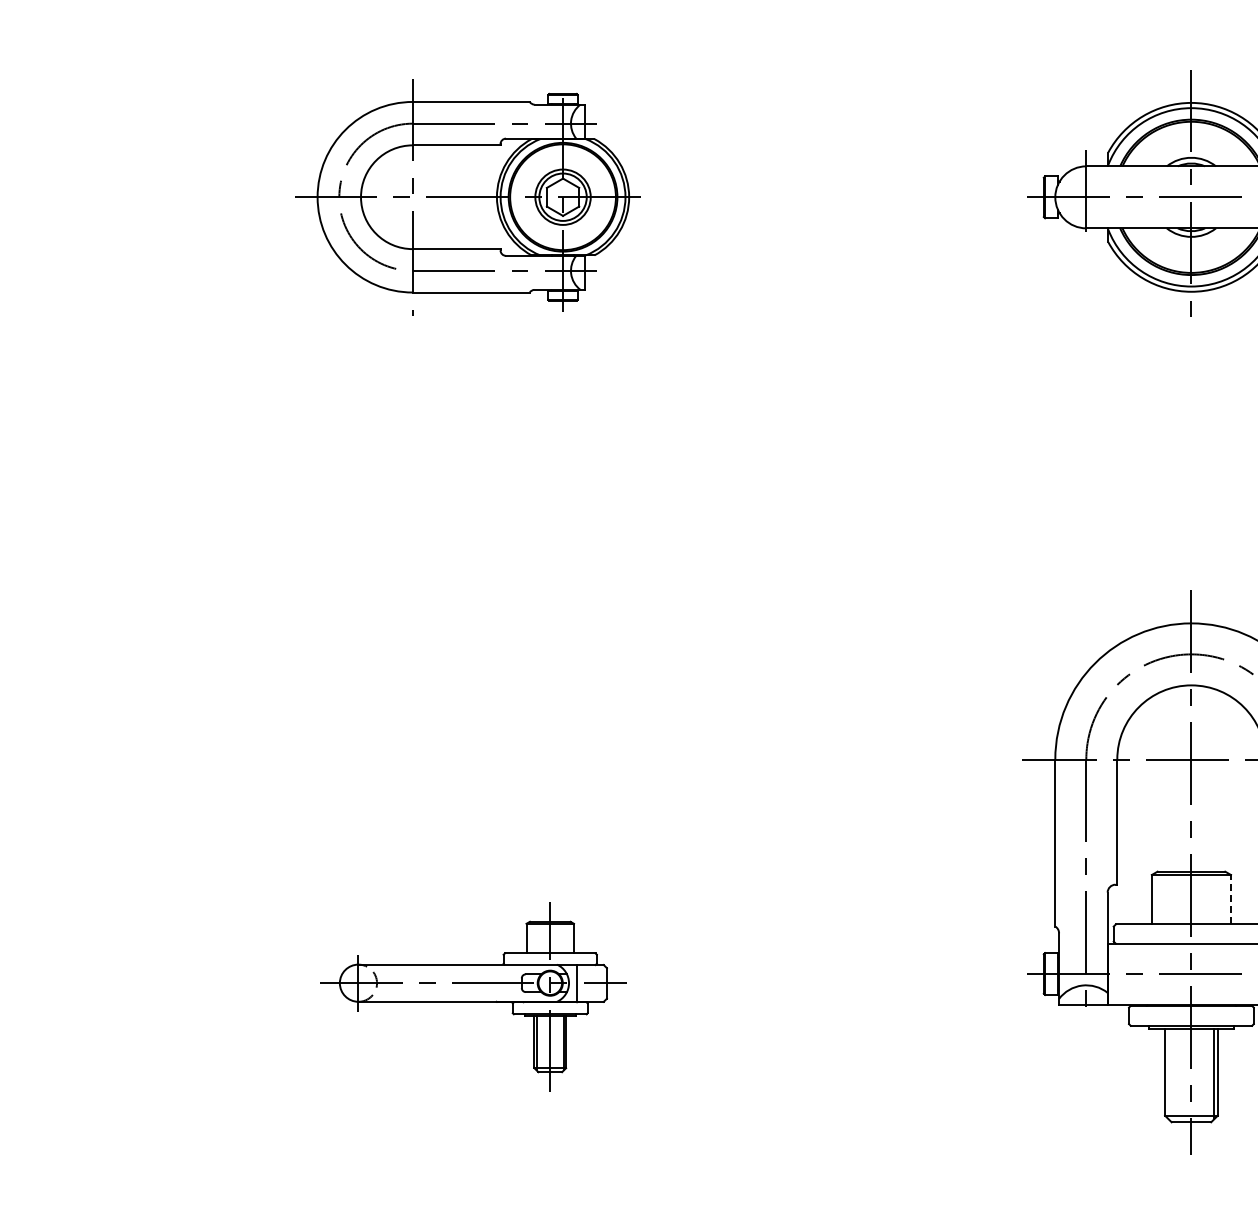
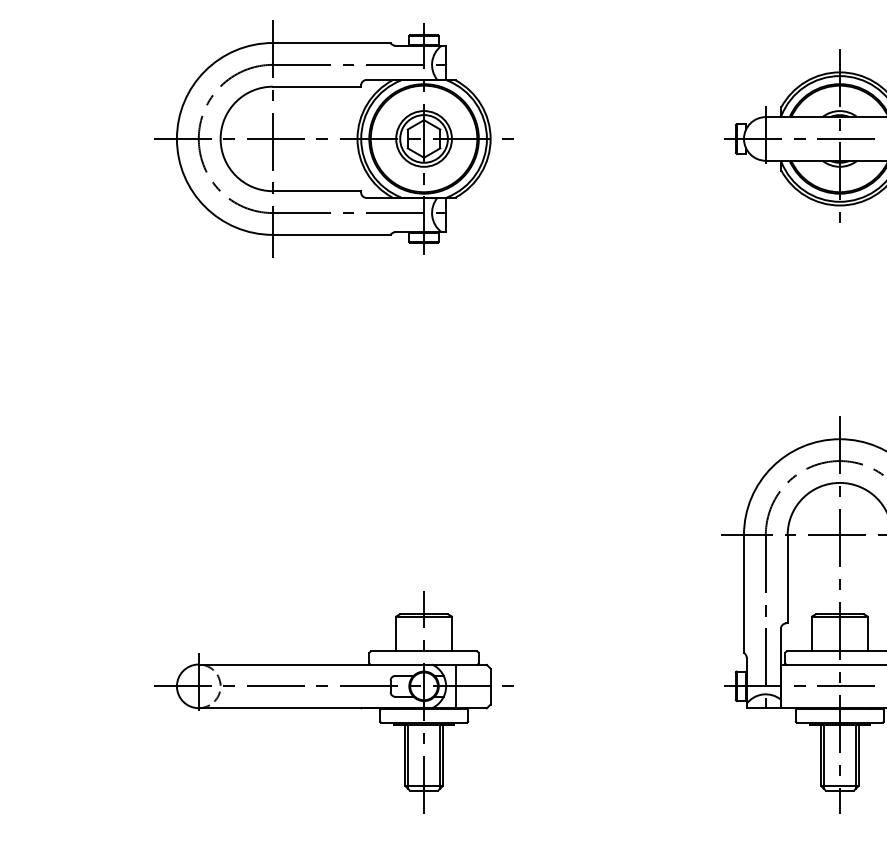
part: (473, 196) -> (333, 138), size x1.43
line: (1230, 899) -> (867, 633), dashed -> solid
part: (473, 996) -> (333, 702), size x1.67
line: (1168, 1073) -> (823, 756), added

